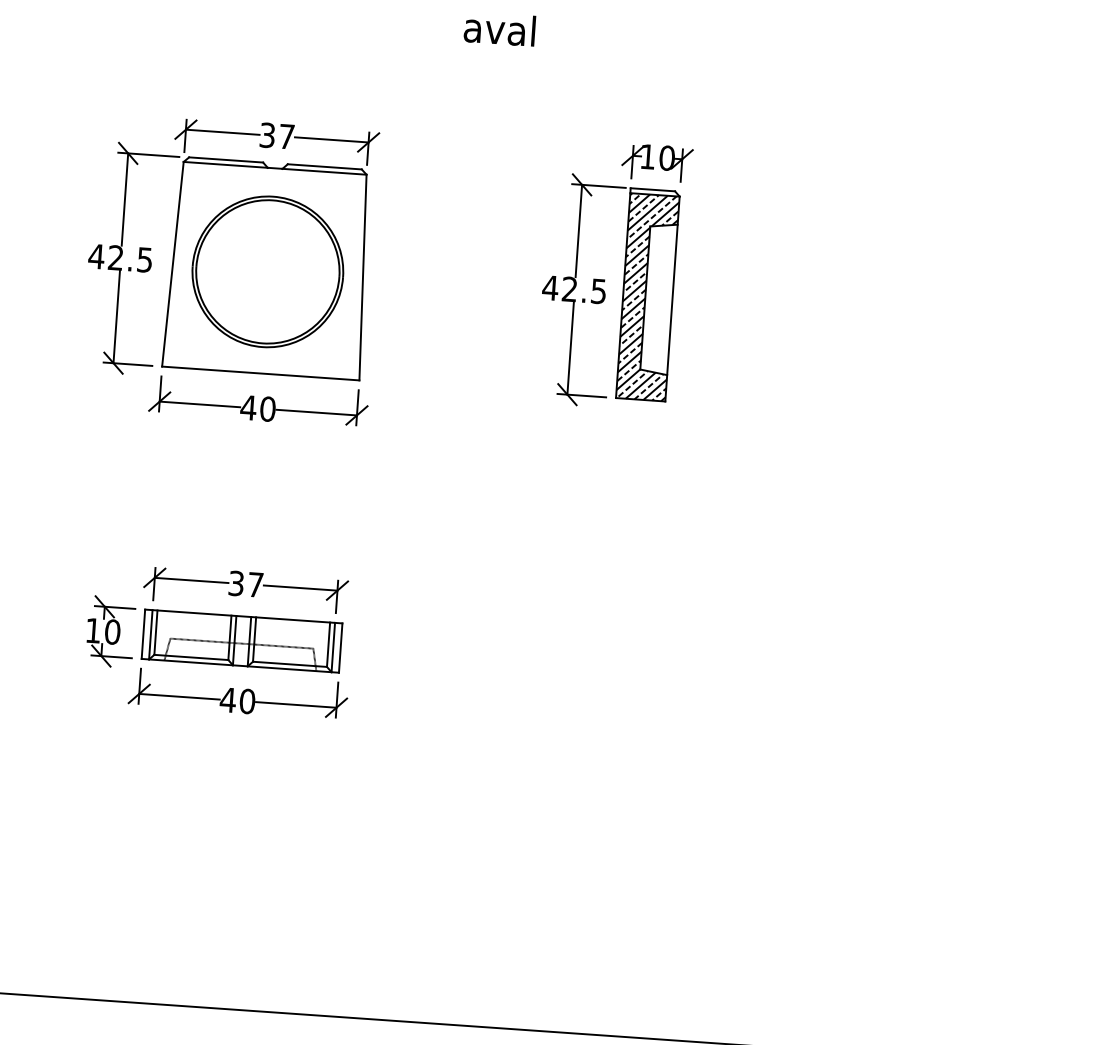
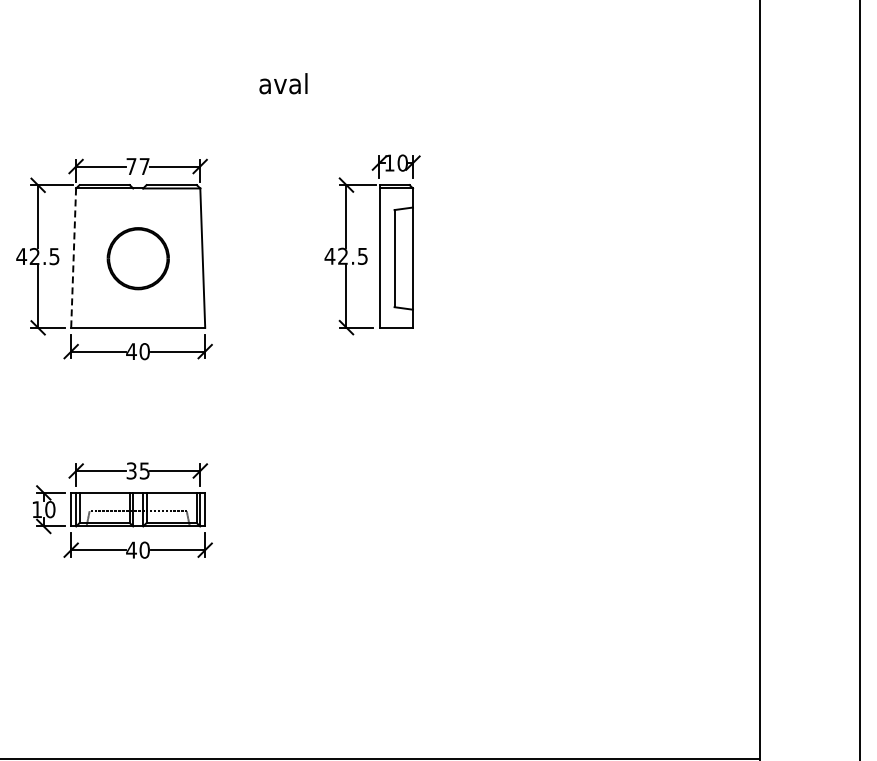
text: (267, 135) -> (131, 166), 37 -> 77
line: (172, 264) -> (73, 258), solid -> dashed
part: (268, 271) -> (138, 258), size x0.6
hatch: (648, 296) -> (396, 257), removed
text: (255, 584) -> (144, 470), 37 -> 35

